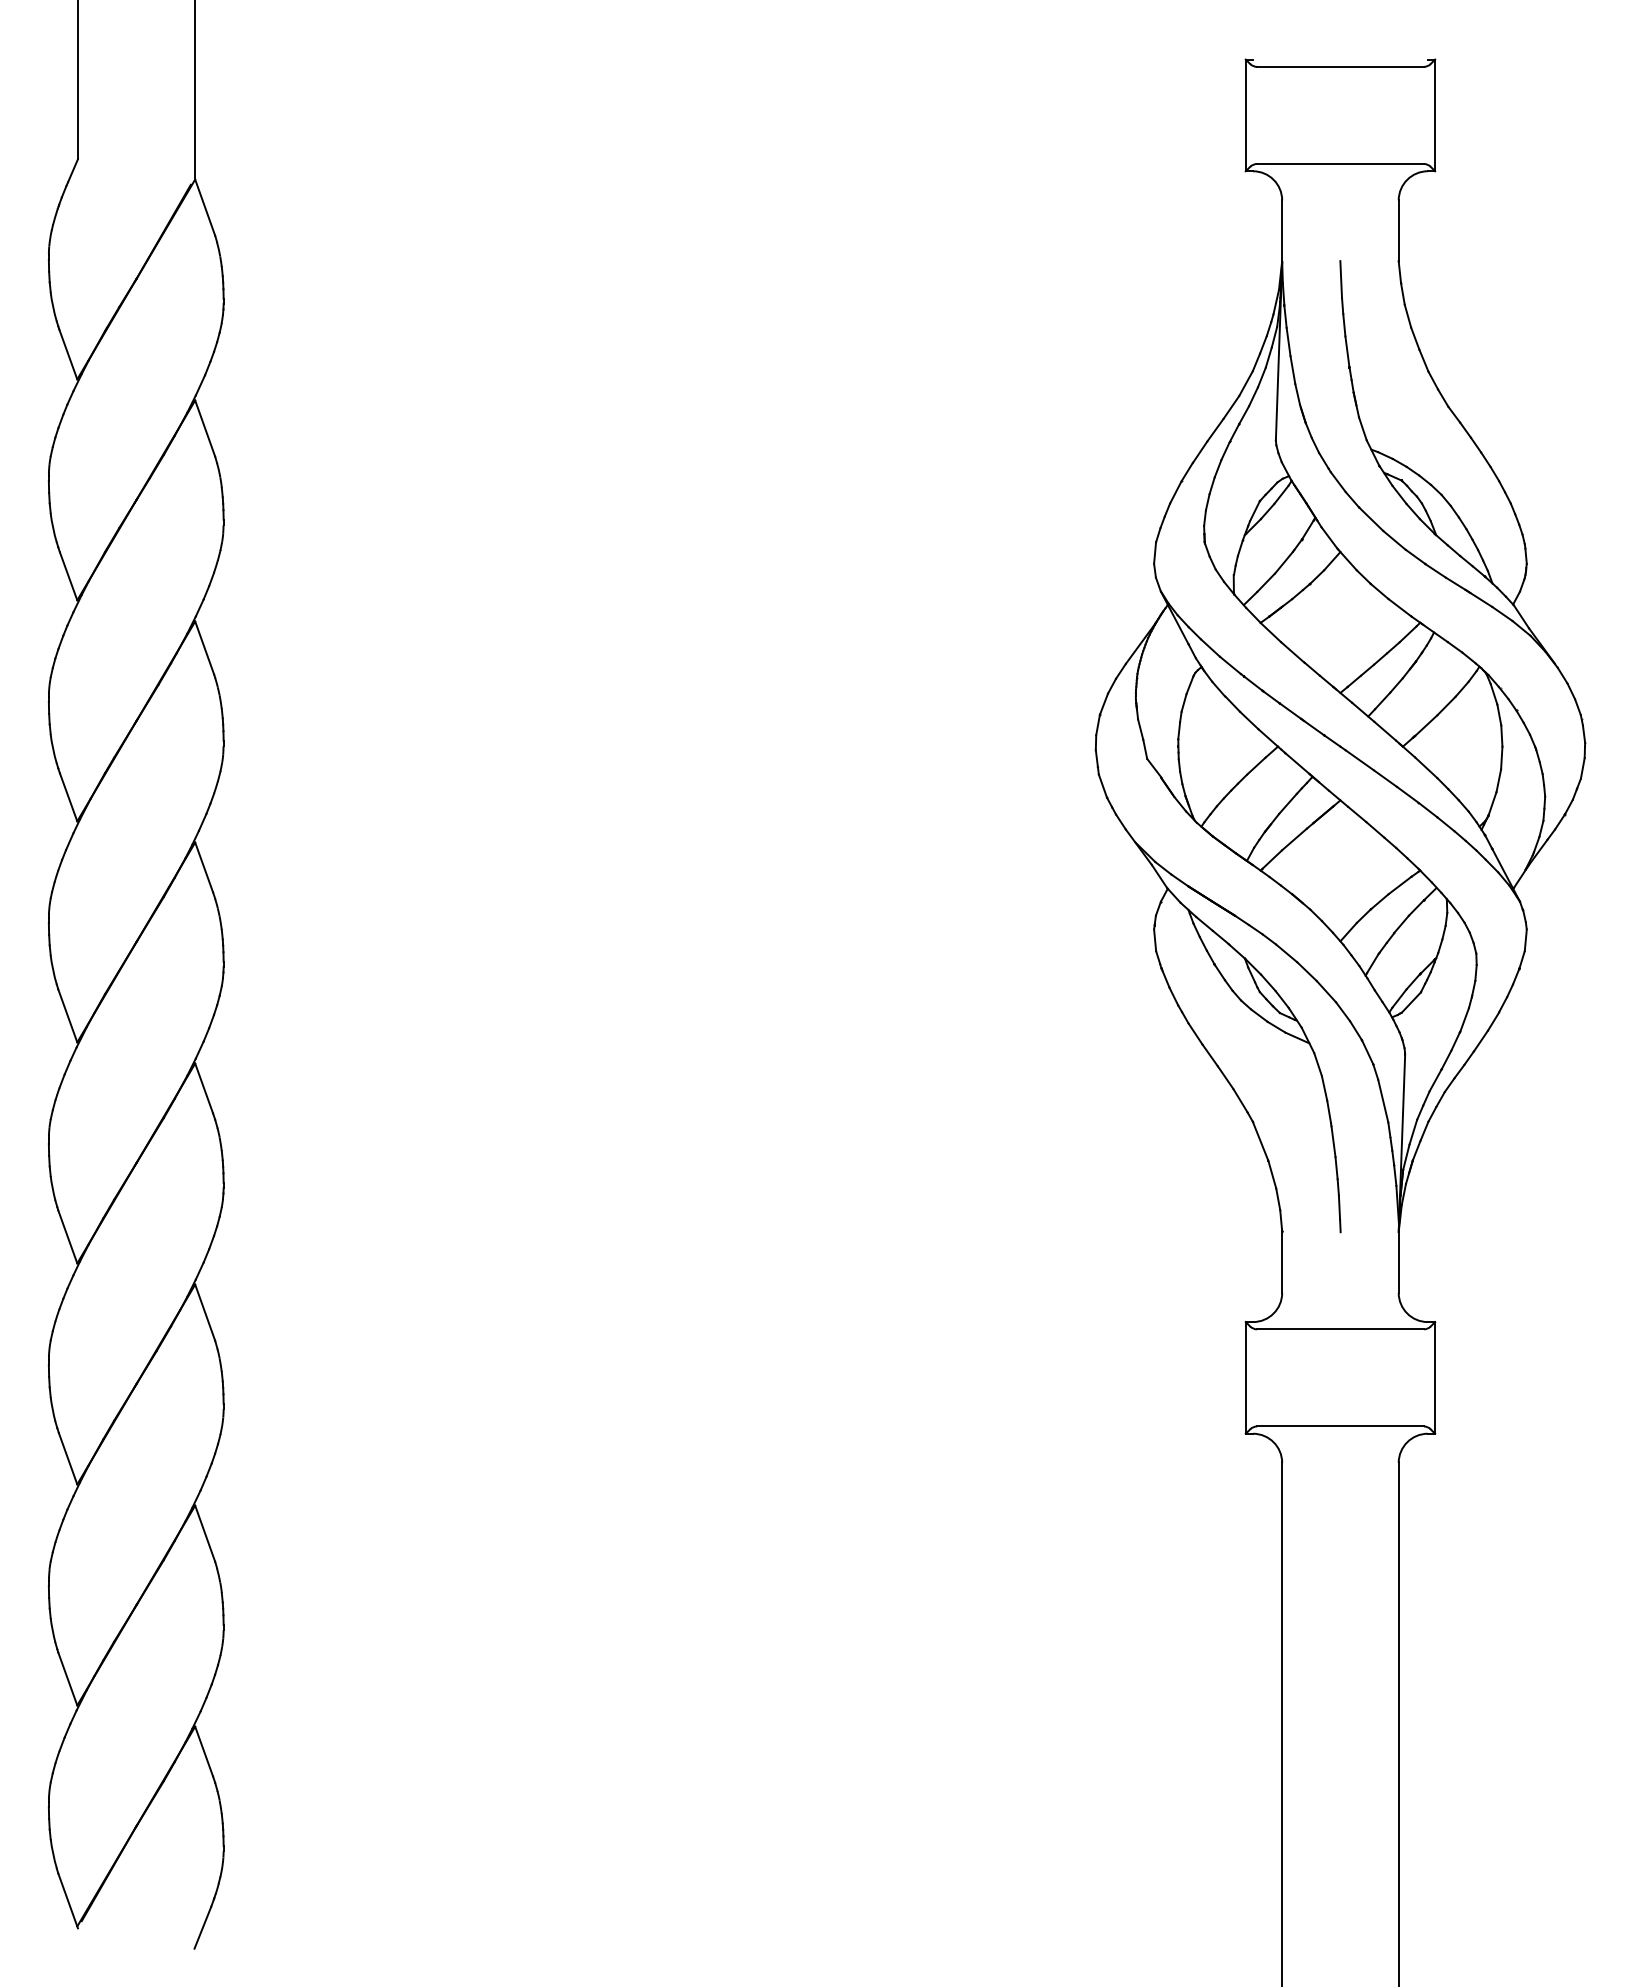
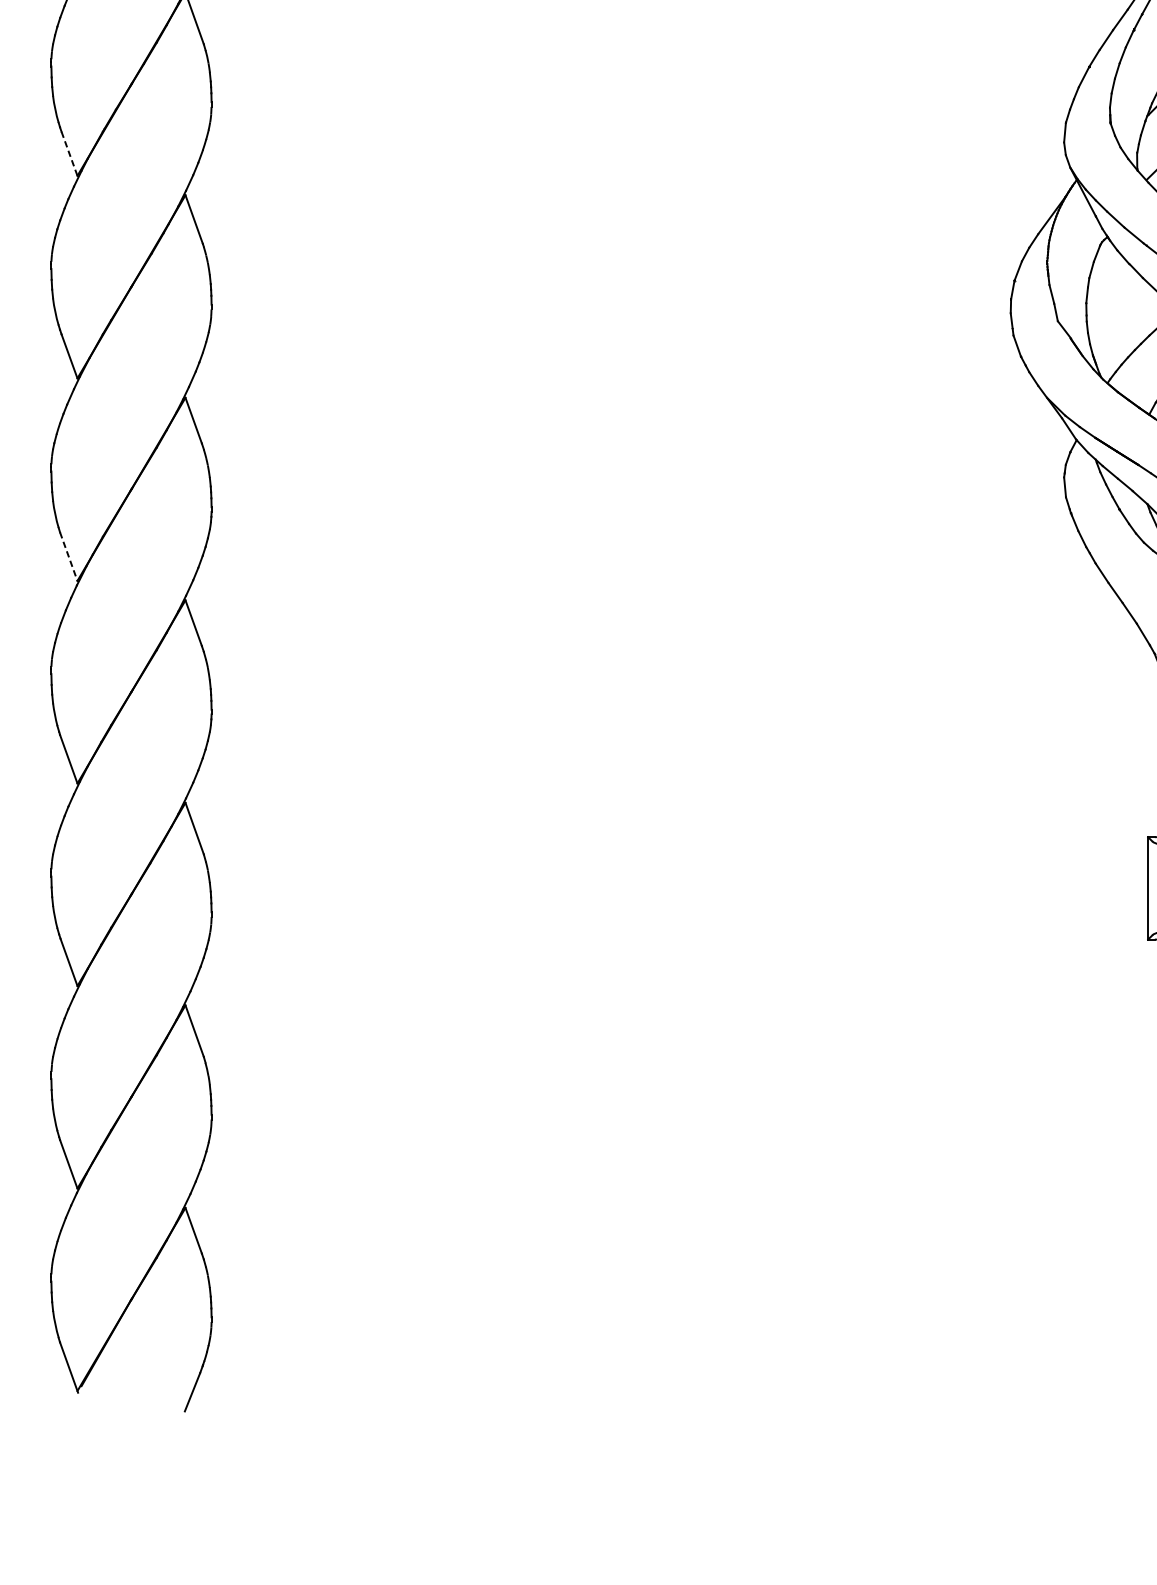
line: (68, 576) -> (69, 154), solid -> dashed
line: (67, 1016) -> (68, 557), solid -> dashed

